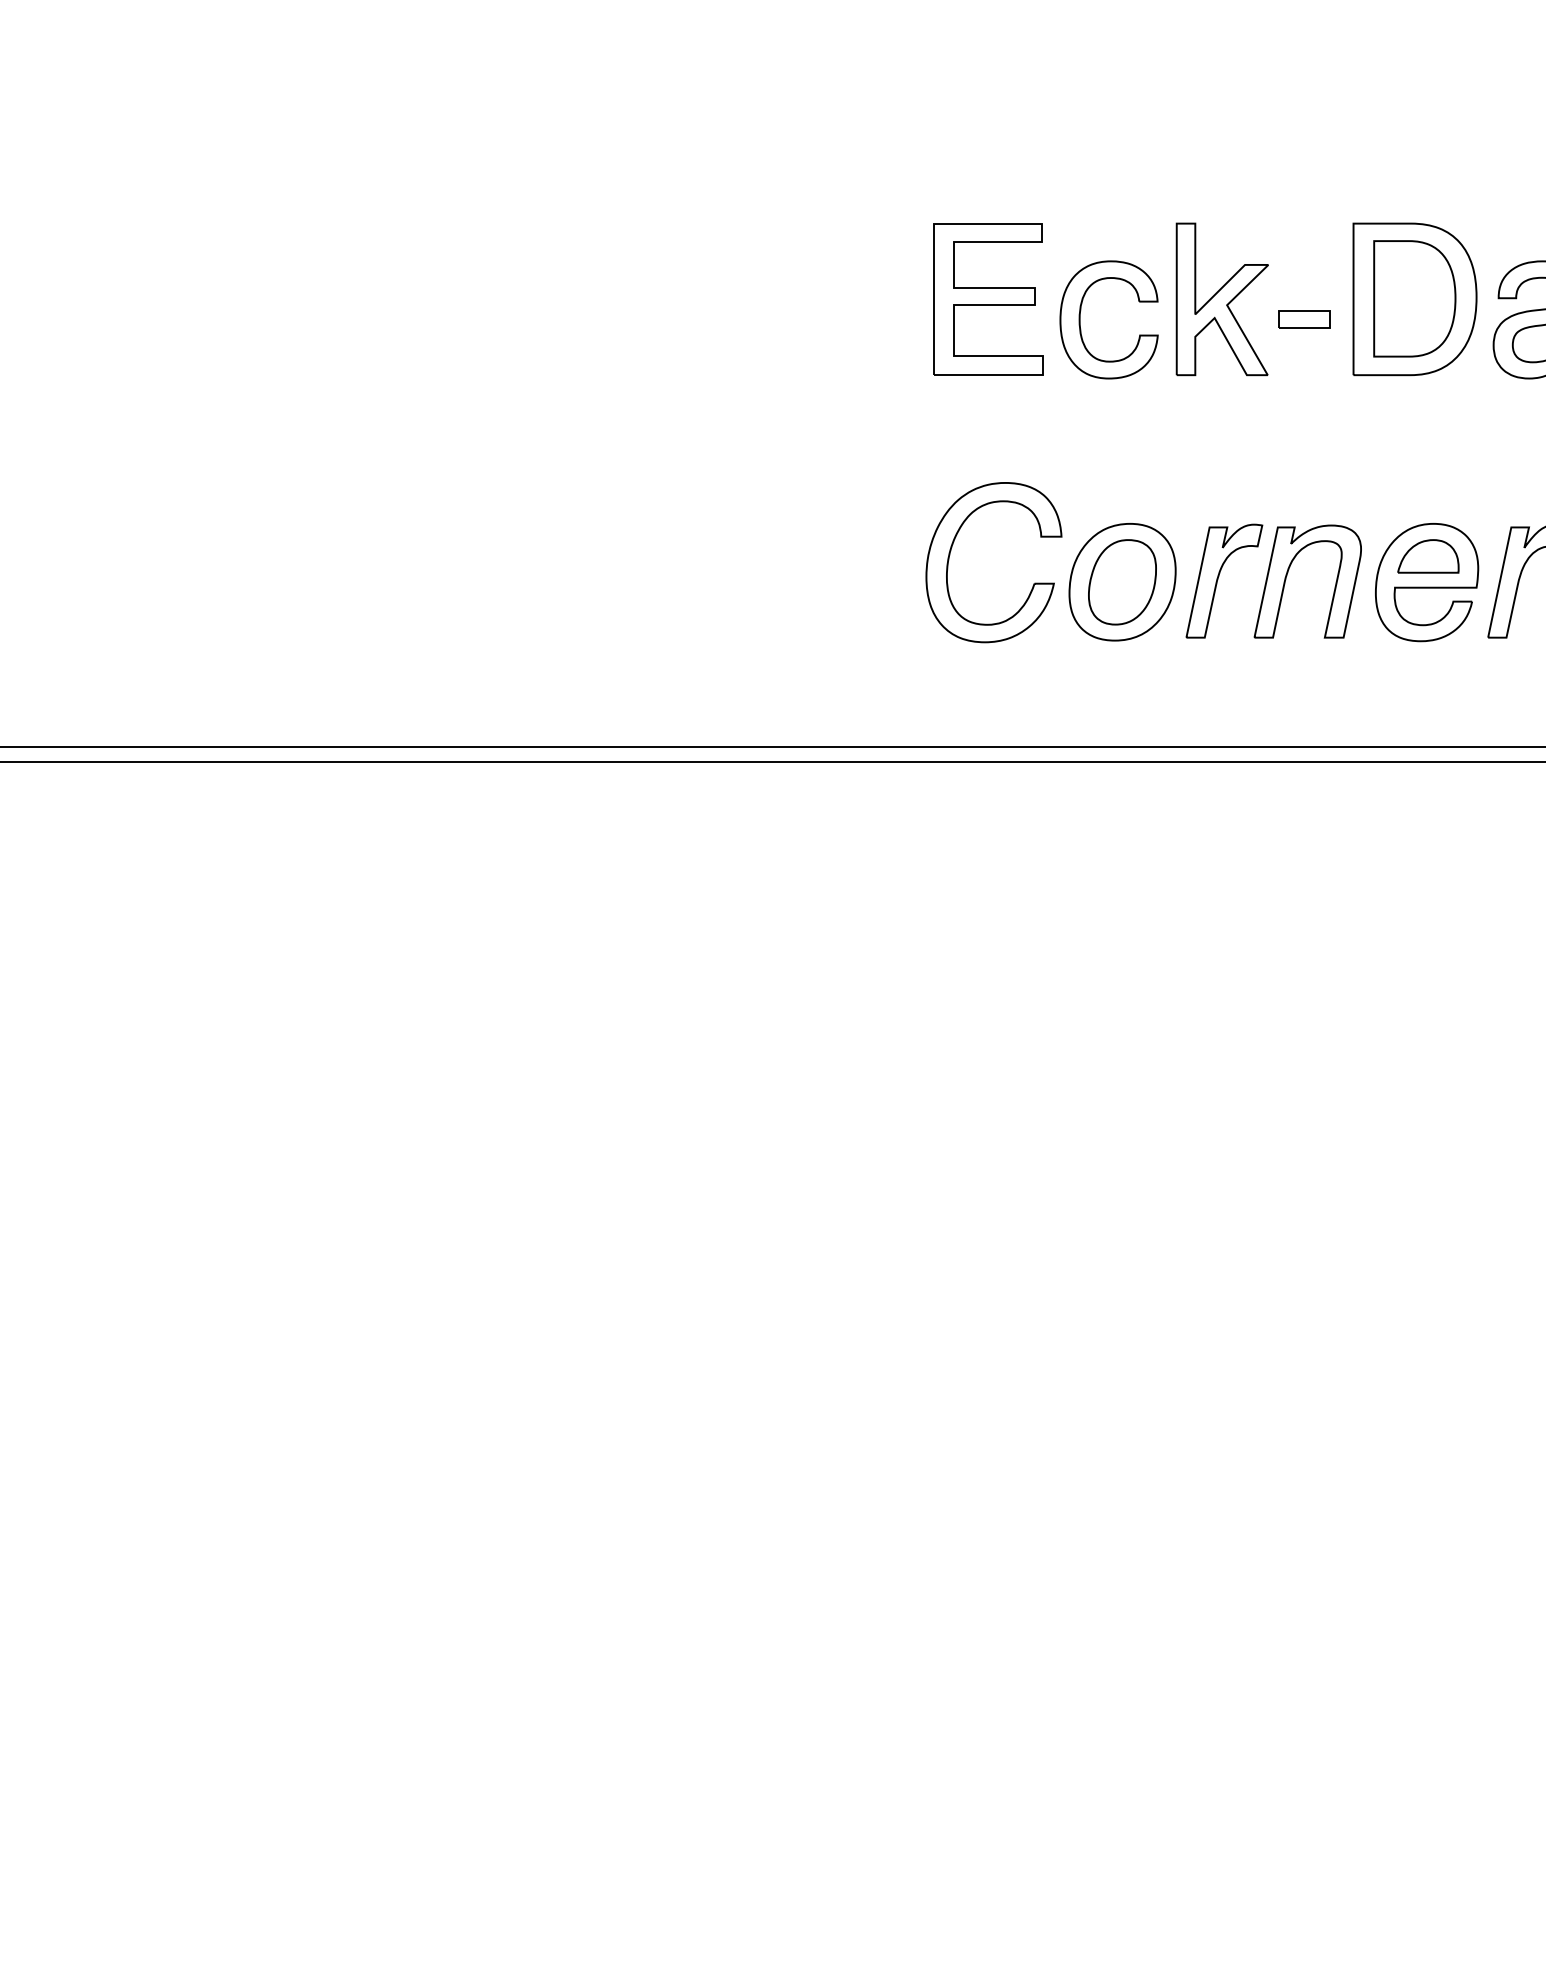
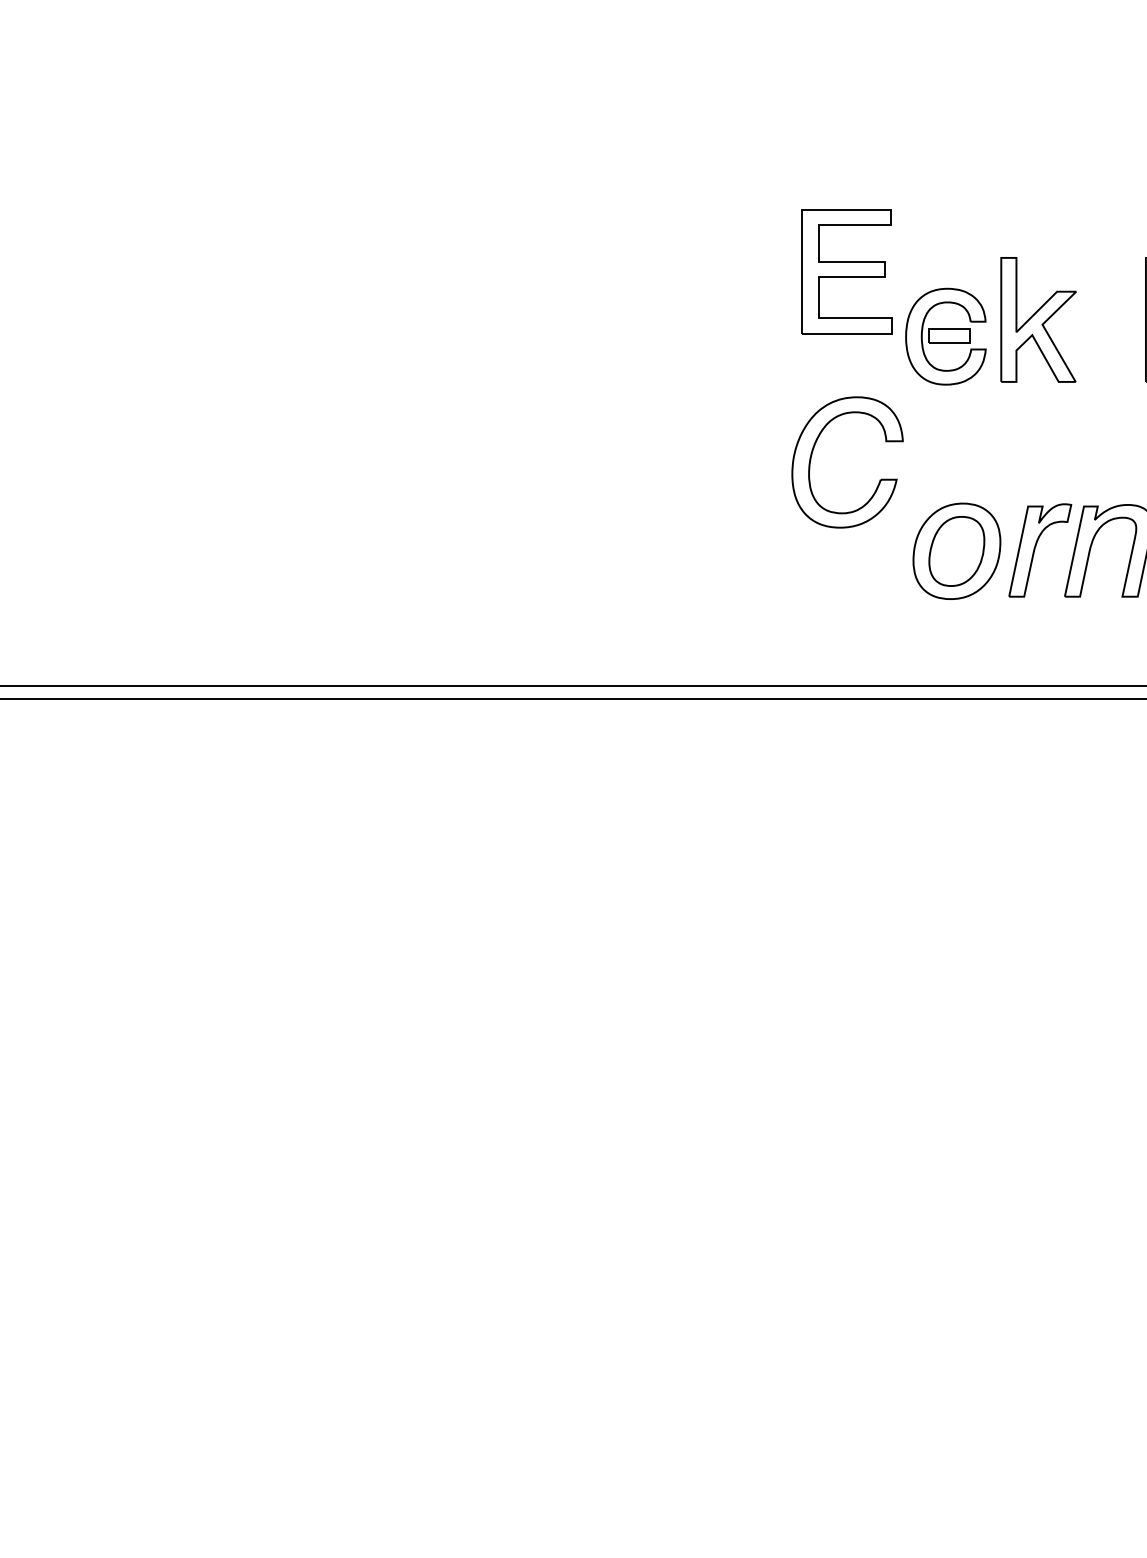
part: (988, 299) -> (847, 271), moved
part: (1304, 319) -> (949, 336), moved
part: (951, 551) -> (812, 453), moved

